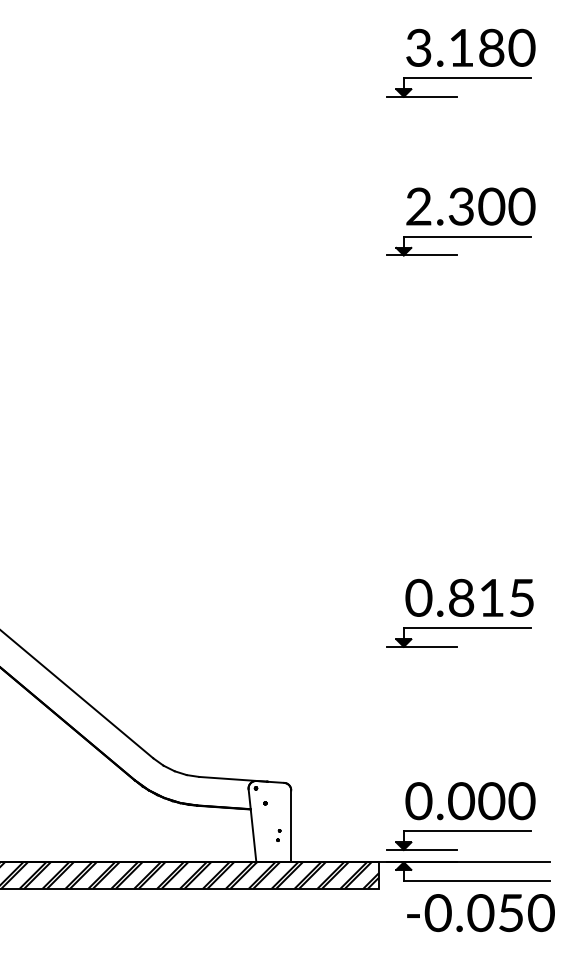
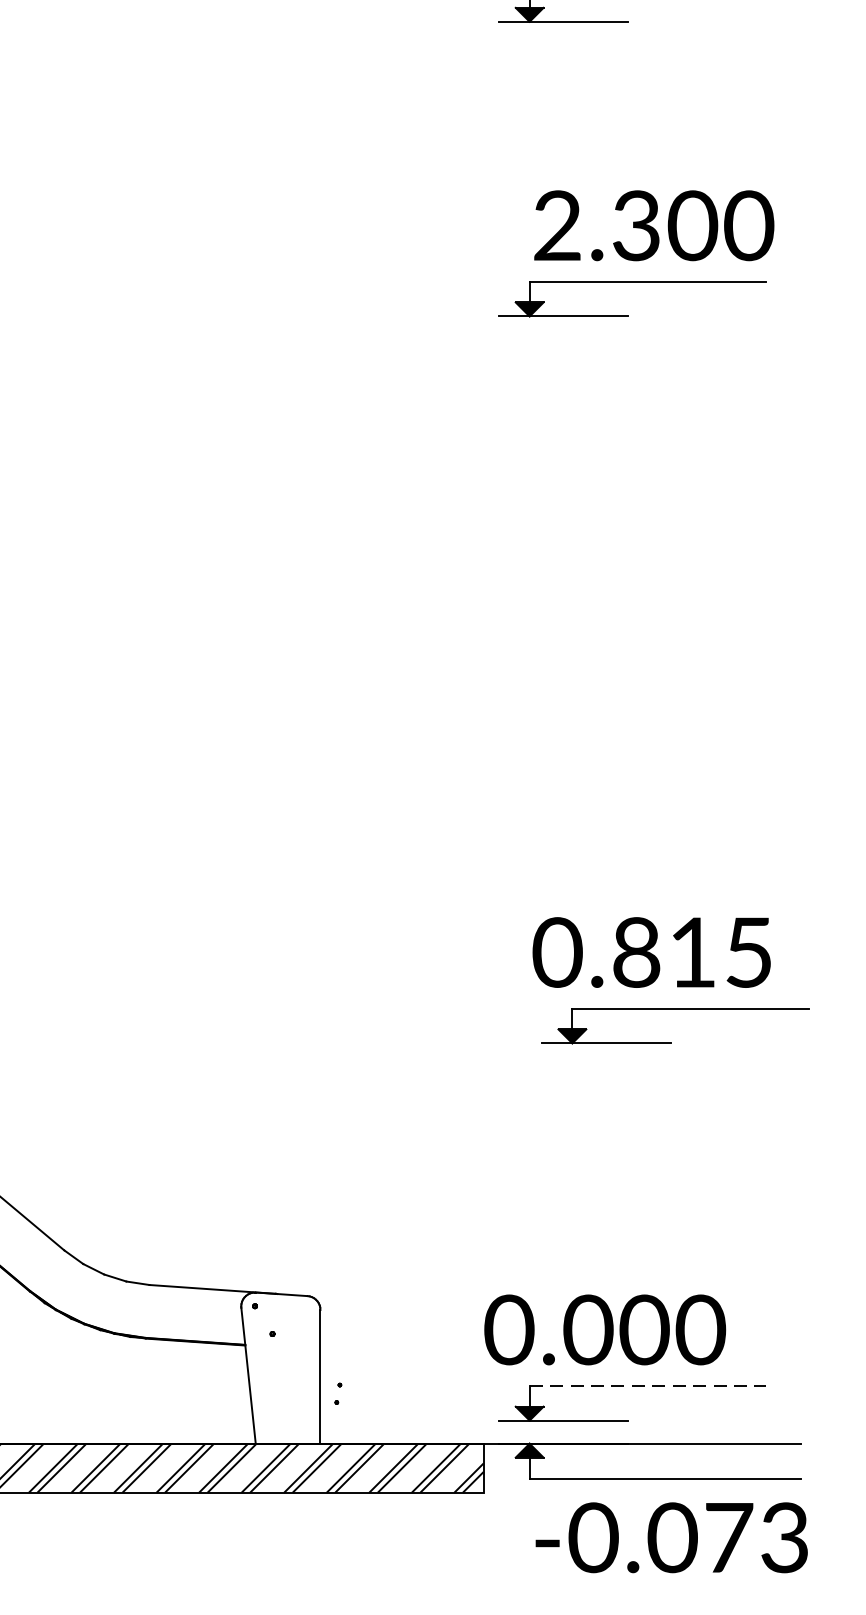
part: (458, 628) -> (673, 1009), moved
text: (470, 801) -> (605, 1330), moved
line: (467, 831) -> (647, 1386), solid -> dashed
part: (278, 835) -> (337, 1393), moved
text: (526, 913) -> (757, 1538), -0.050 -> -0.073

